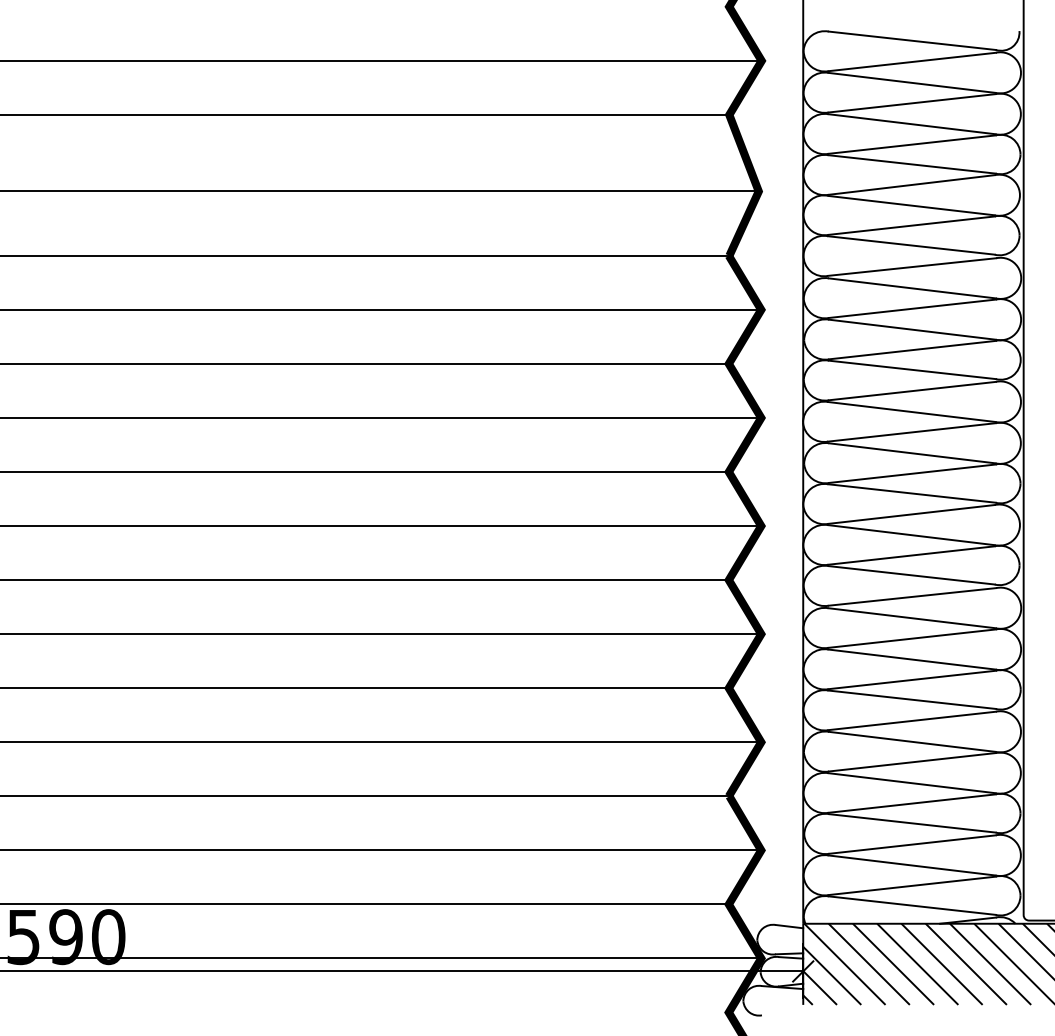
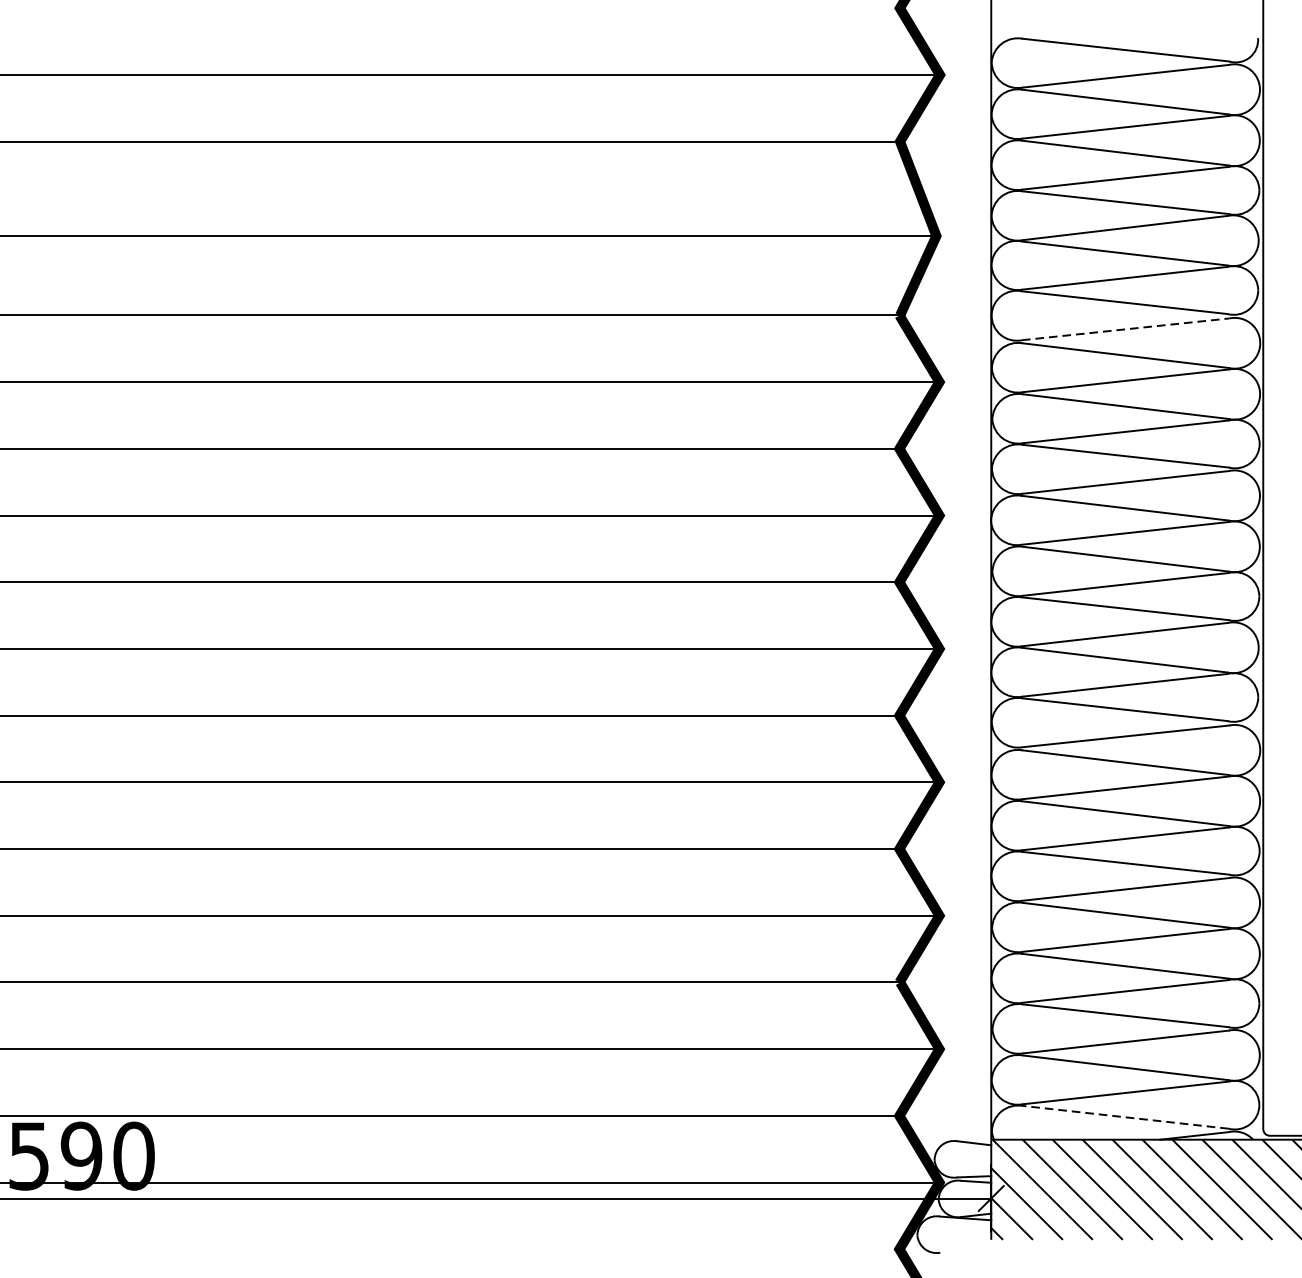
line: (912, 267) -> (1126, 329), solid -> dashed
line: (912, 905) -> (1126, 1117), solid -> dashed

